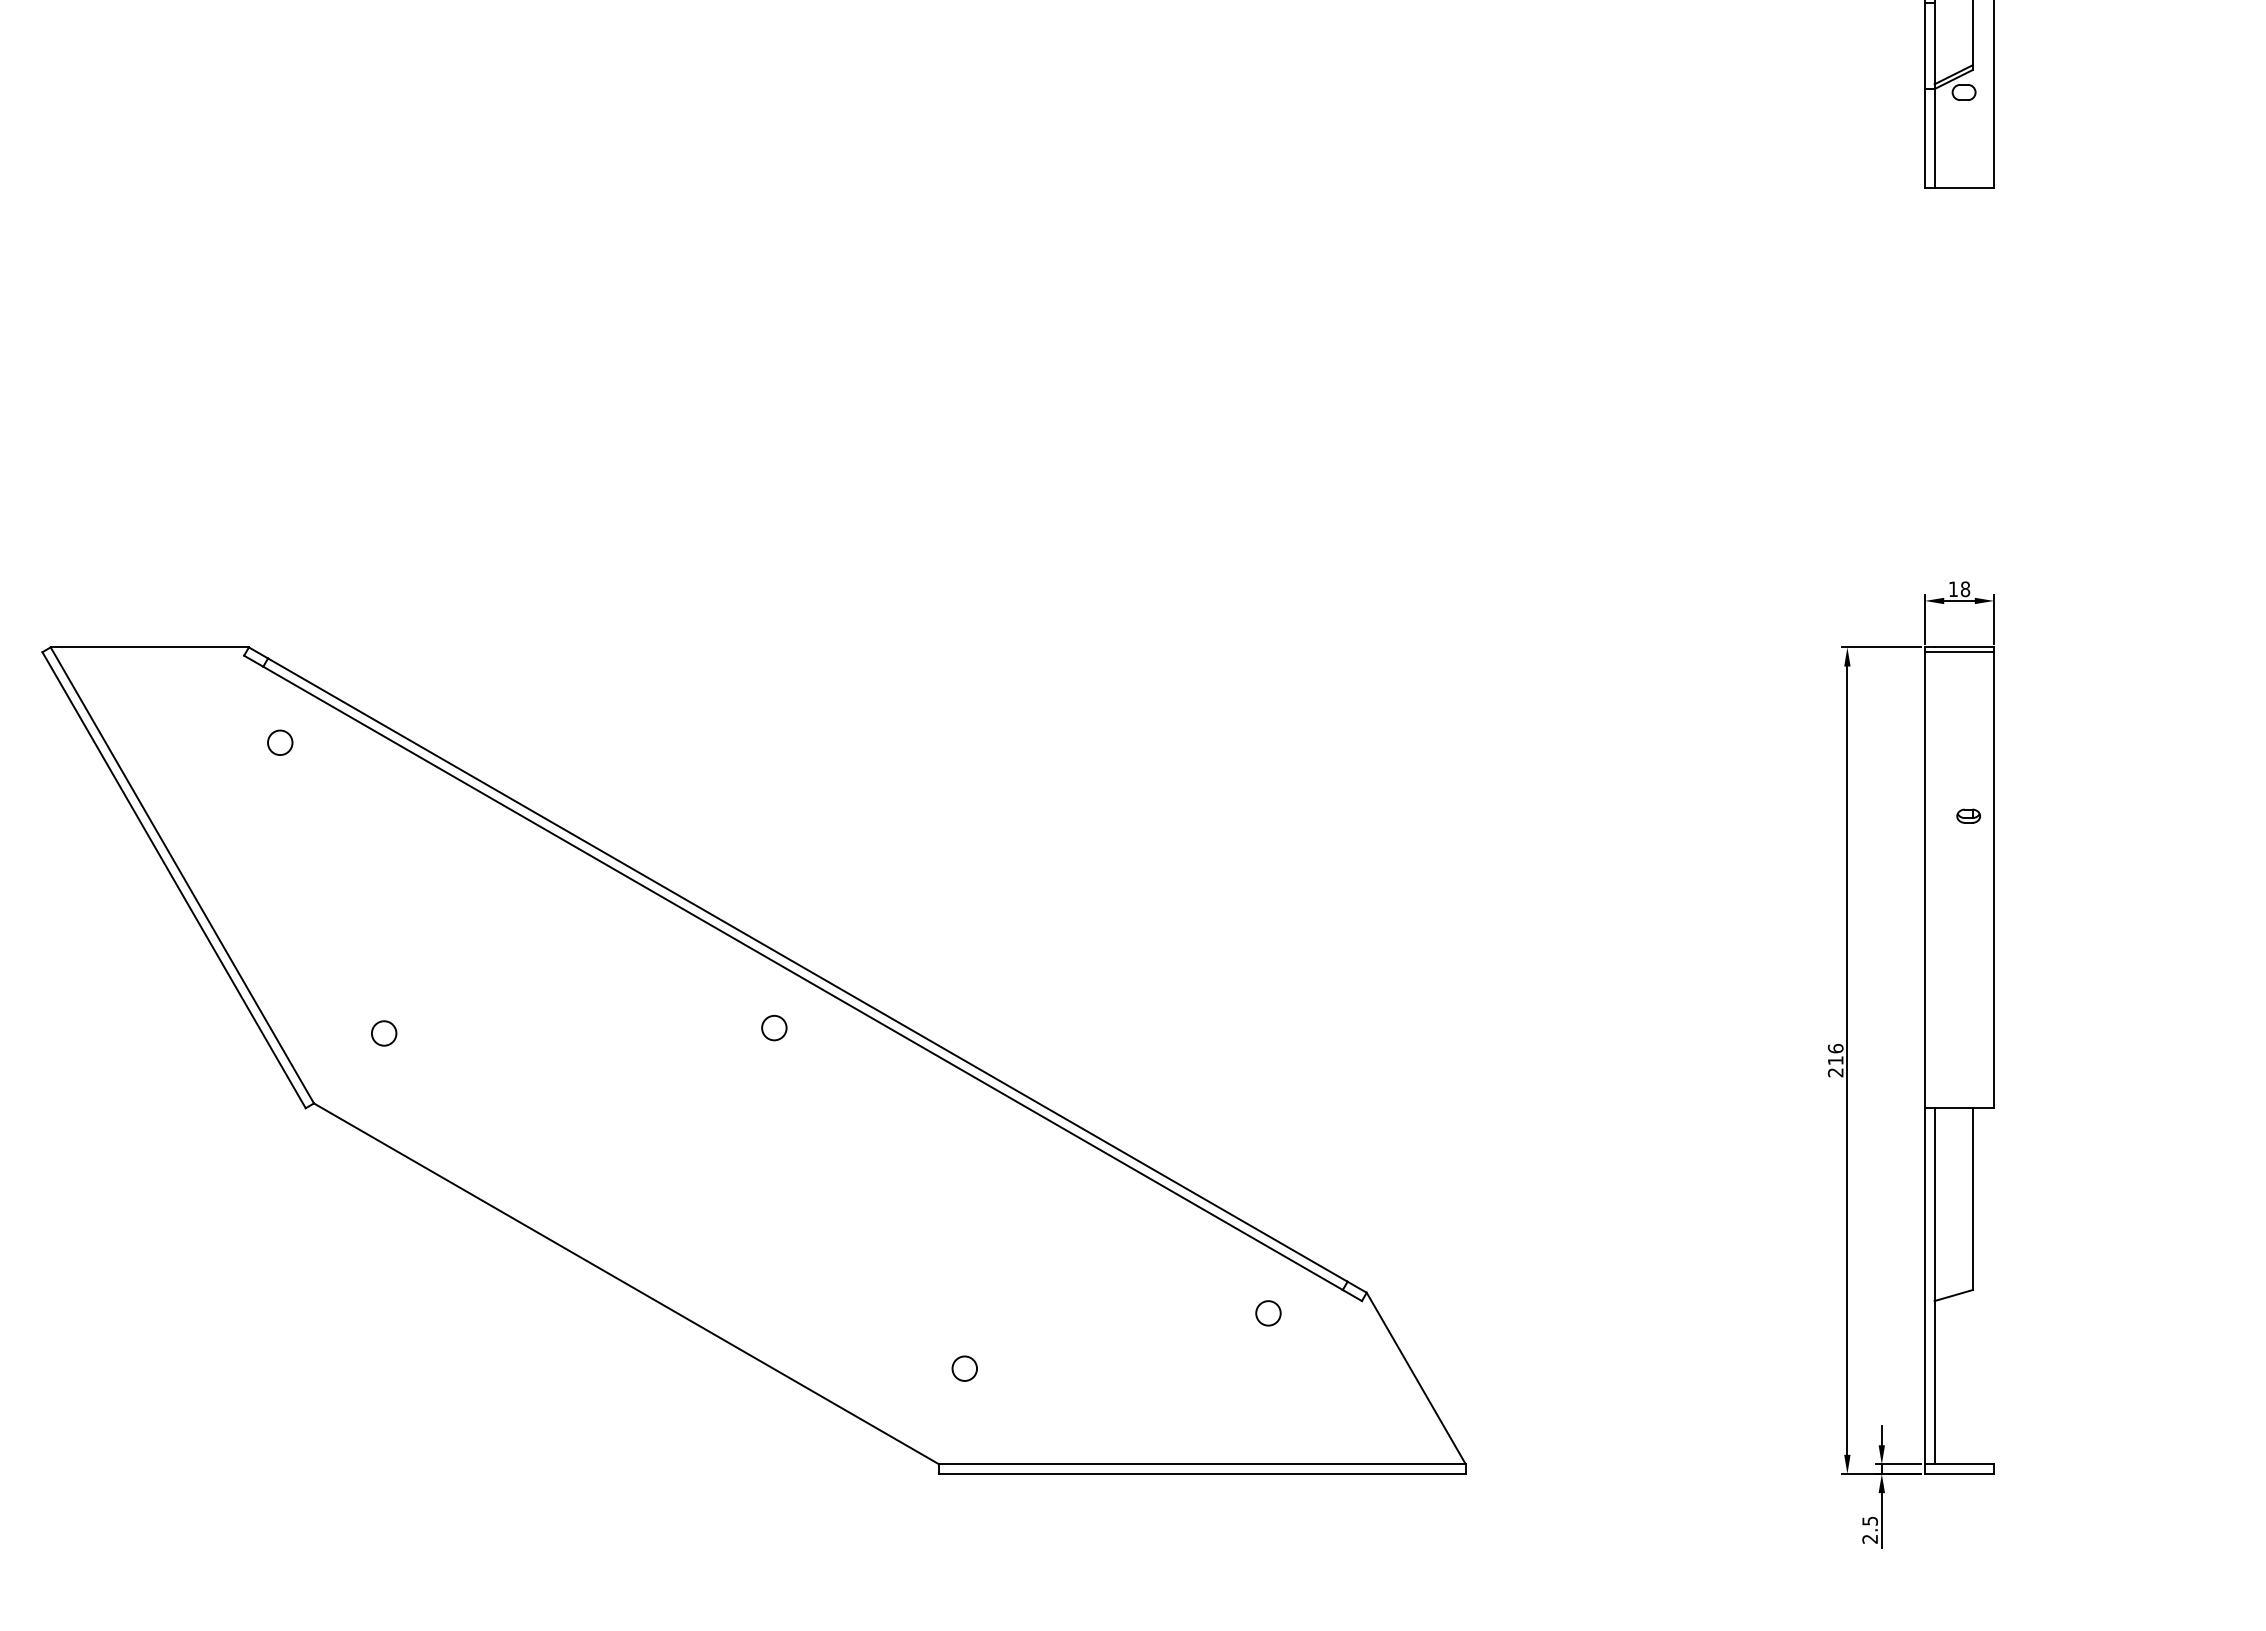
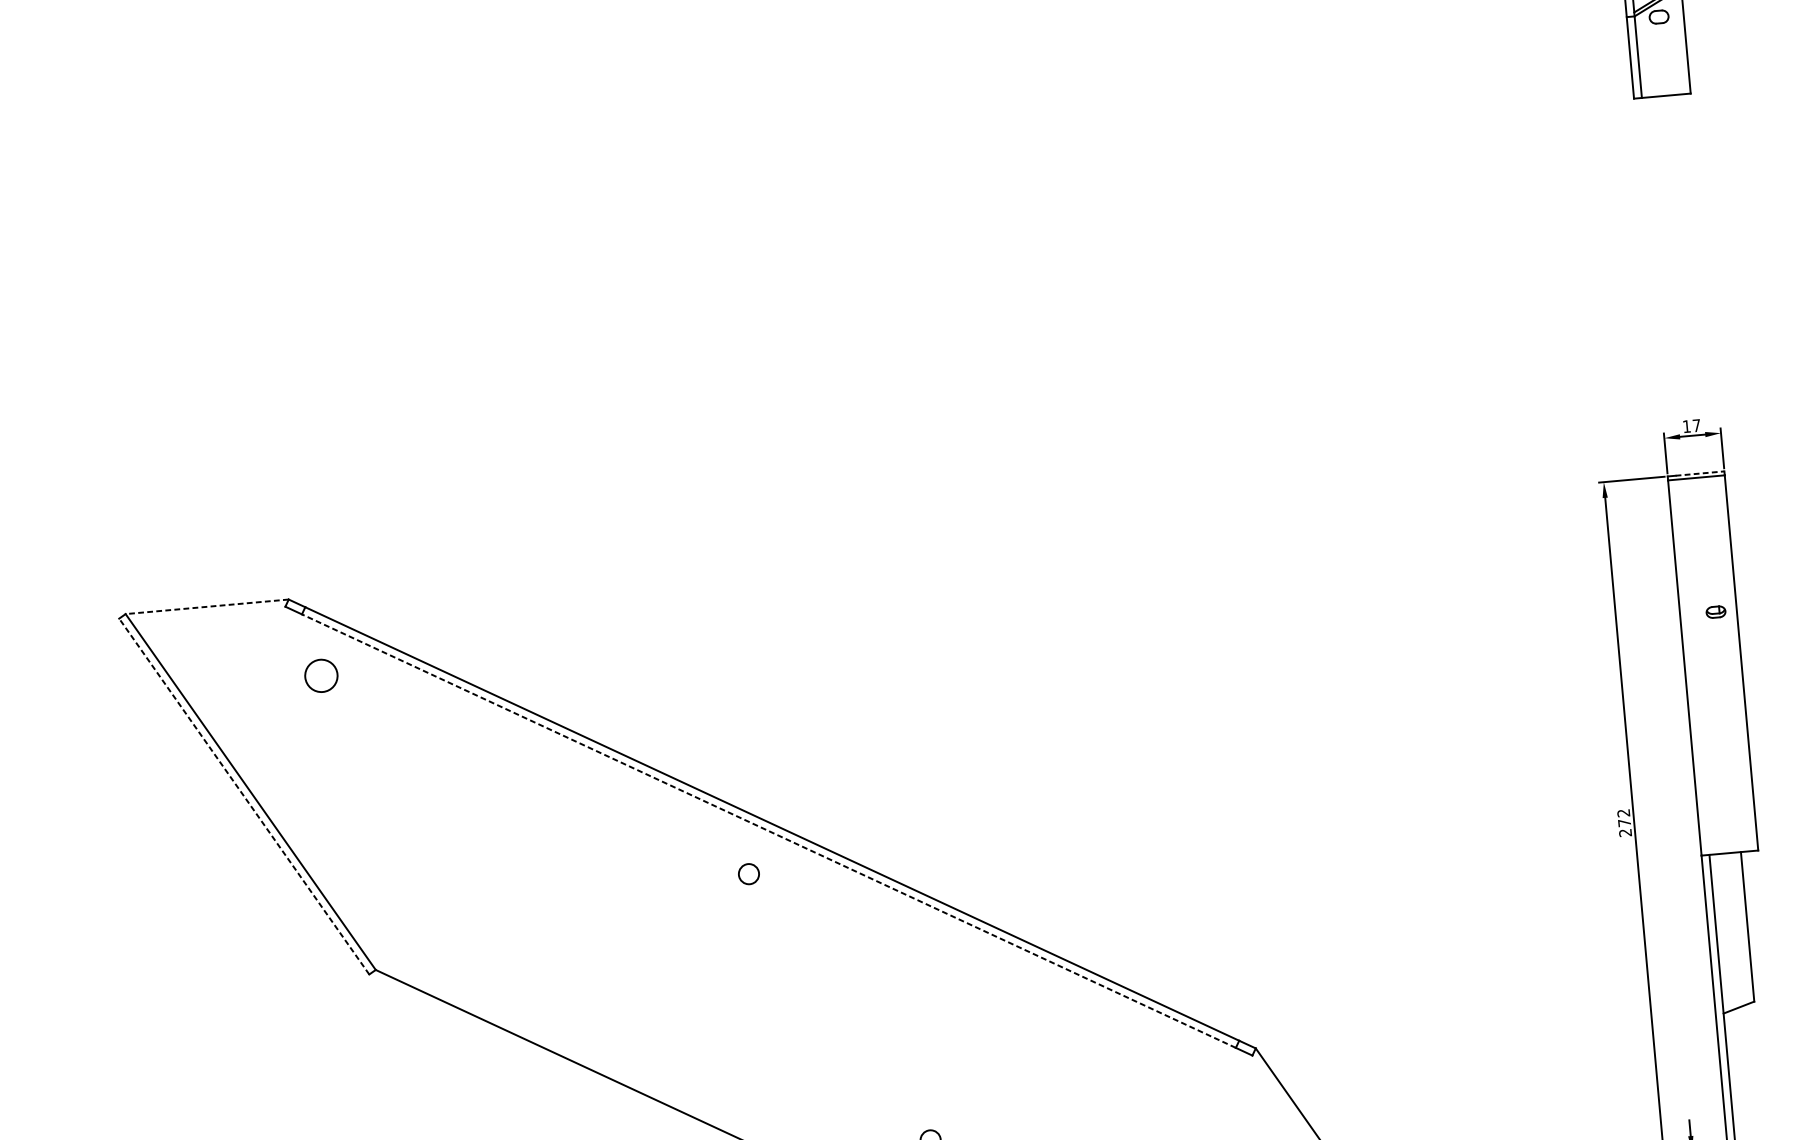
text: (1965, 589) -> (1696, 425), 18 -> 17
line: (149, 647) -> (206, 606), solid -> dashed
line: (1964, 647) -> (1700, 473), solid -> dashed
circle: (280, 742) -> (321, 675), size x1.6
line: (173, 879) -> (243, 796), solid -> dashed
line: (802, 978) -> (768, 831), solid -> dashed
circle: (384, 1033) -> (428, 907), removed
text: (1835, 1054) -> (1623, 817), 216 -> 272
circle: (1268, 1313) -> (1176, 1072), removed

